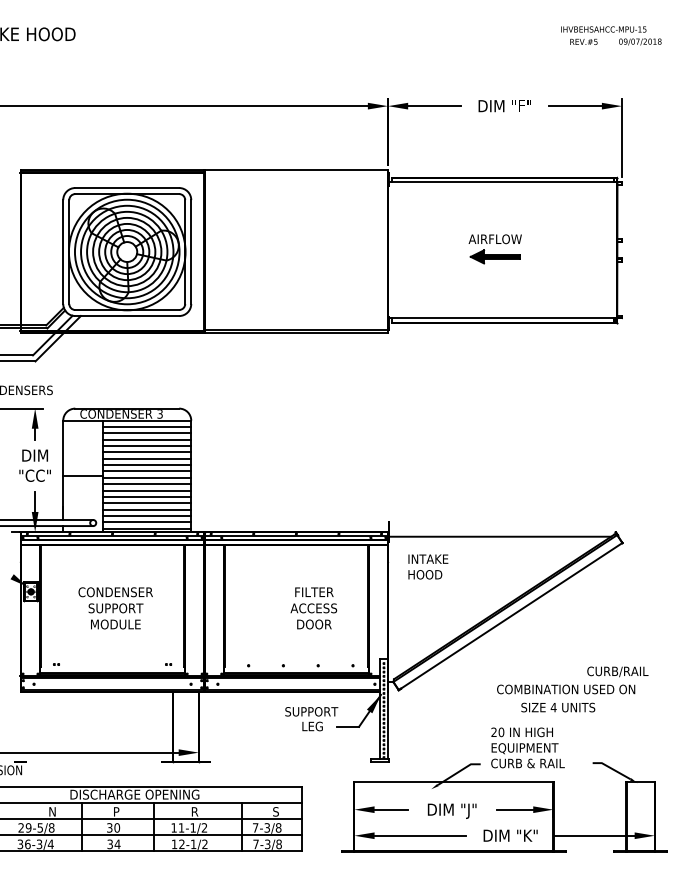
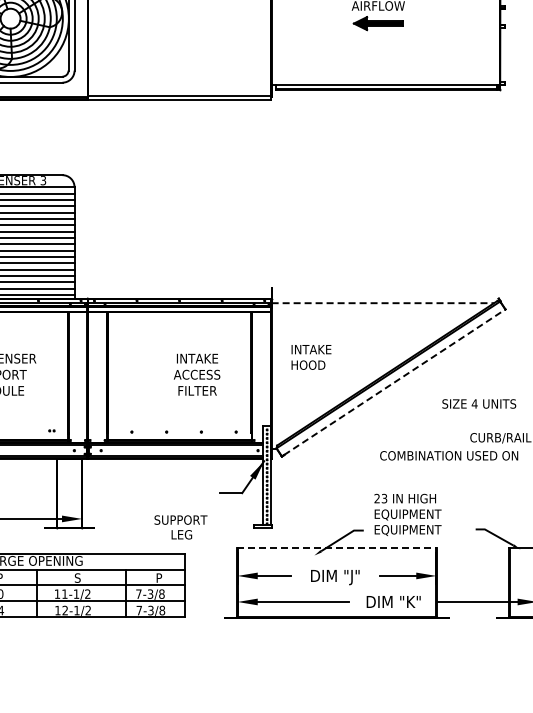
line: (500, 536) -> (383, 302), solid -> dashed
text: (428, 566) -> (311, 356), moved
text: (313, 592) -> (196, 358), FILTER -> INTAKE
line: (511, 615) -> (394, 381), solid -> dashed
text: (314, 624) -> (197, 390), DOOR -> FILTER
text: (558, 707) -> (479, 403), moved
text: (311, 719) -> (180, 527), moved
text: (501, 732) -> (384, 498), 20 -> 23
text: (527, 763) -> (410, 529), CURB & RAIL -> EQUIPMENT
line: (453, 781) -> (336, 547), solid -> dashed
text: (194, 811) -> (77, 577), R -> S
text: (275, 811) -> (158, 577), S -> P

